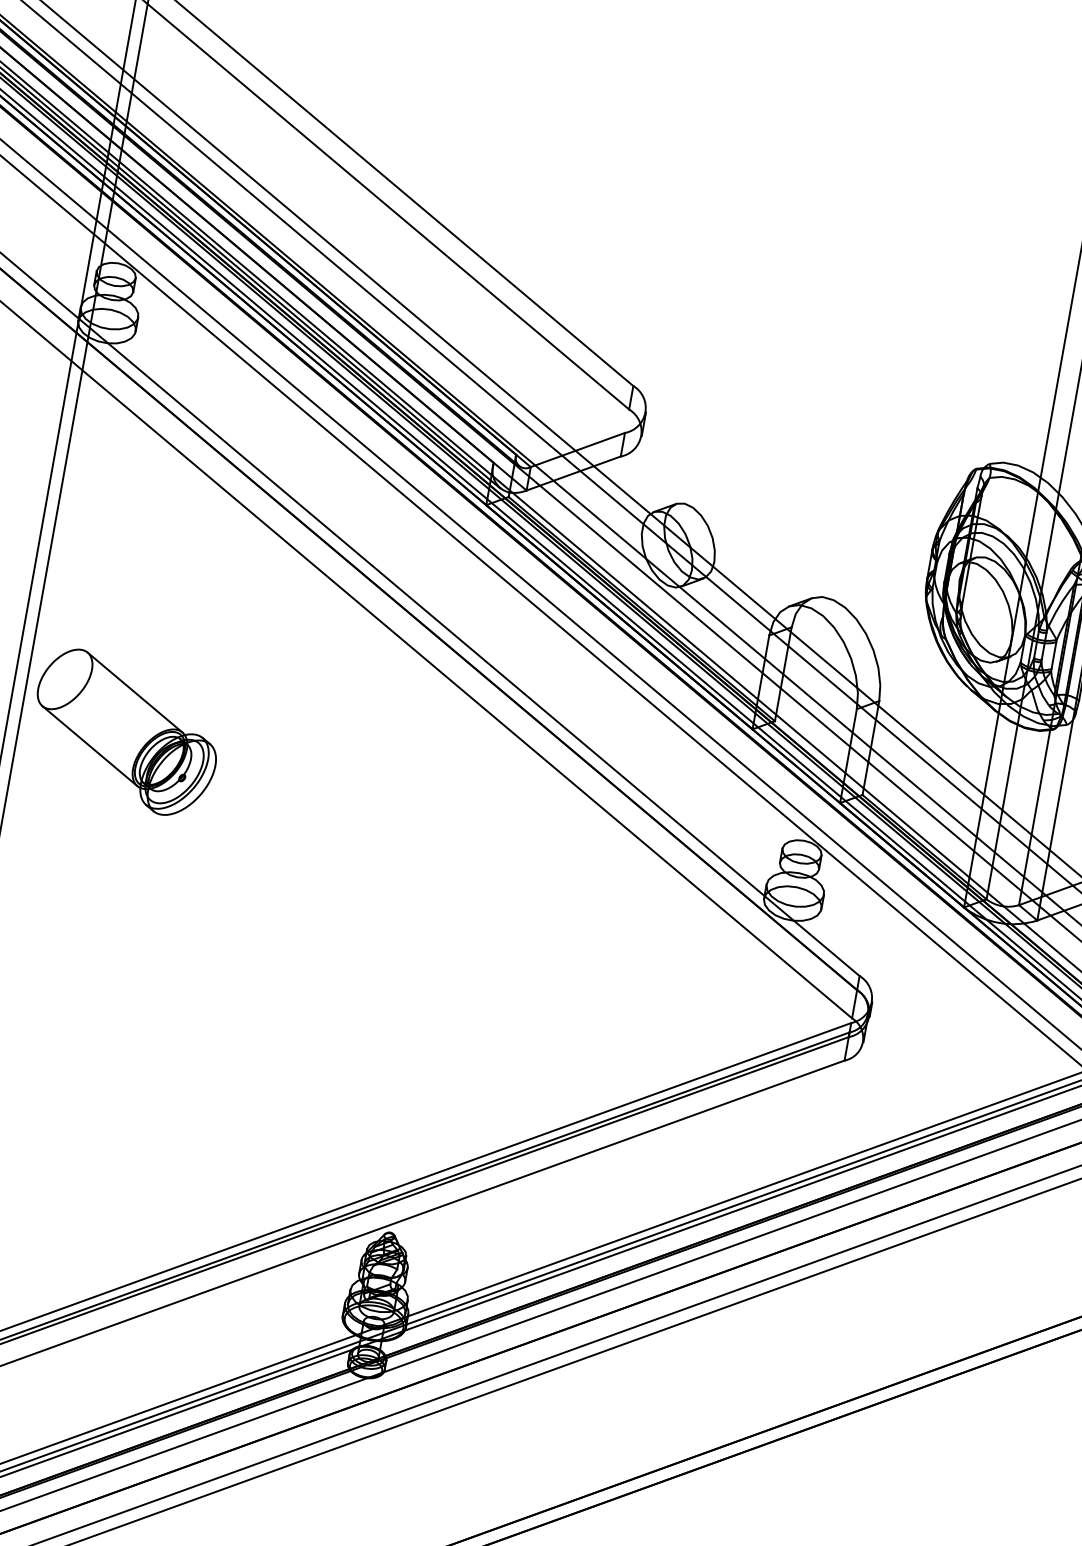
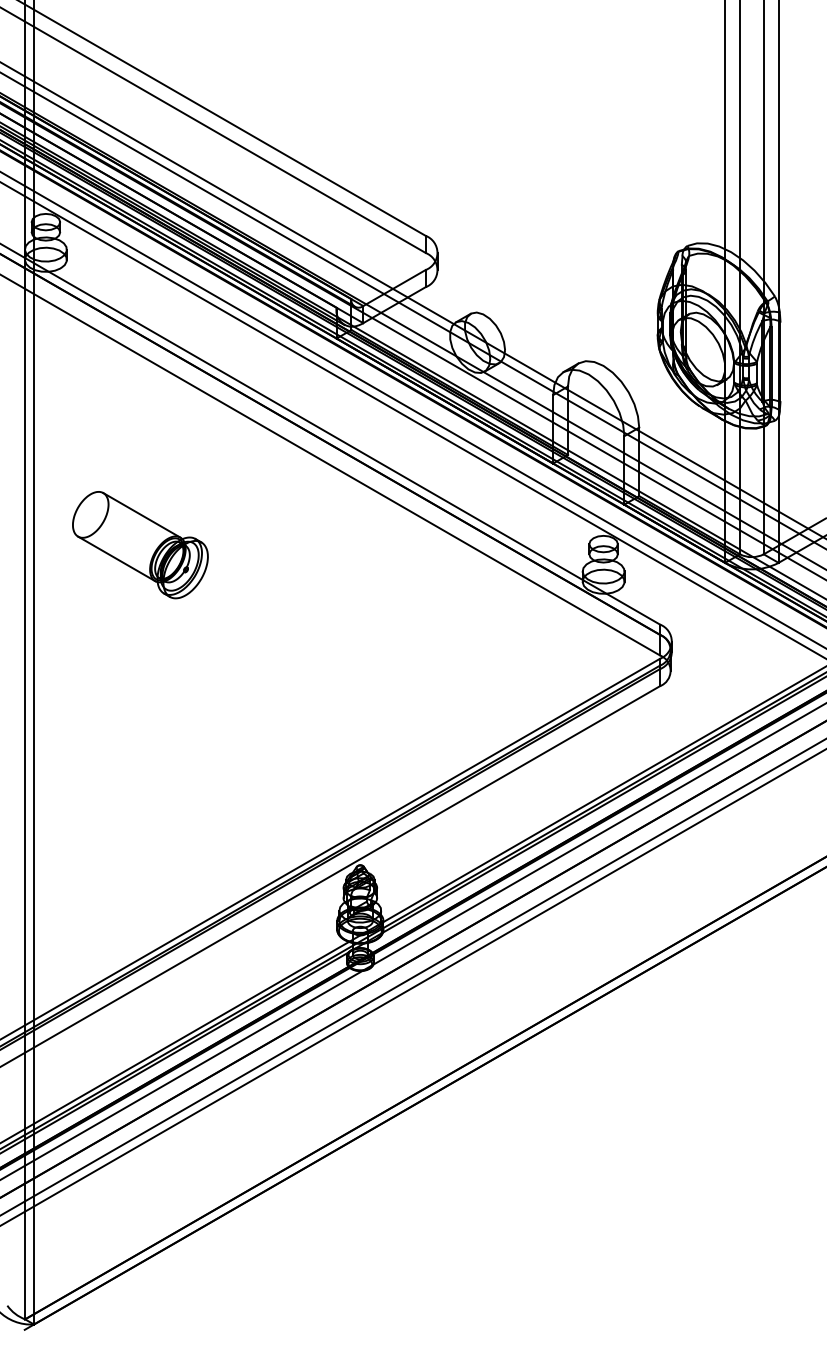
part: (125, 733) -> (140, 545), moved

